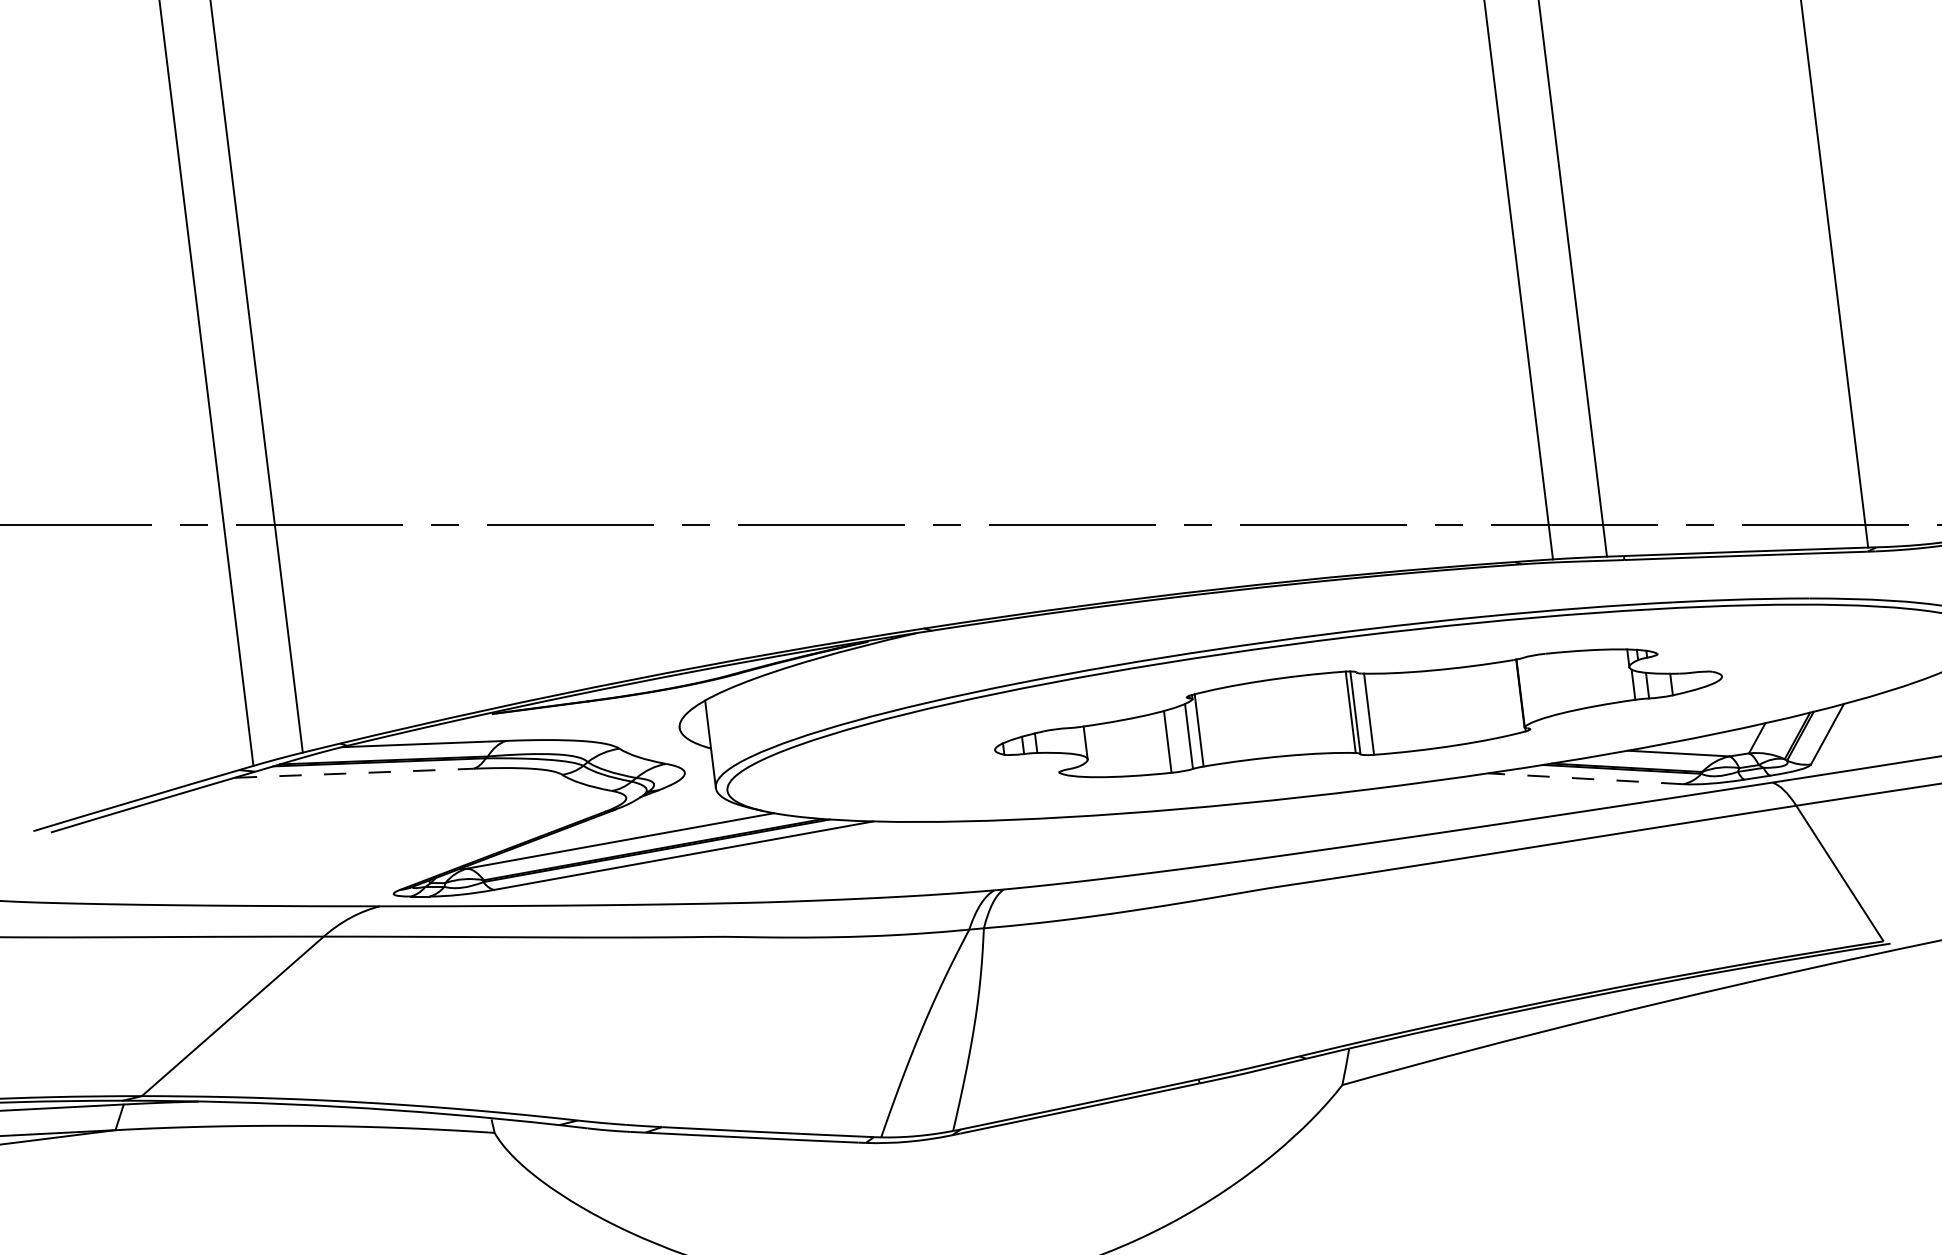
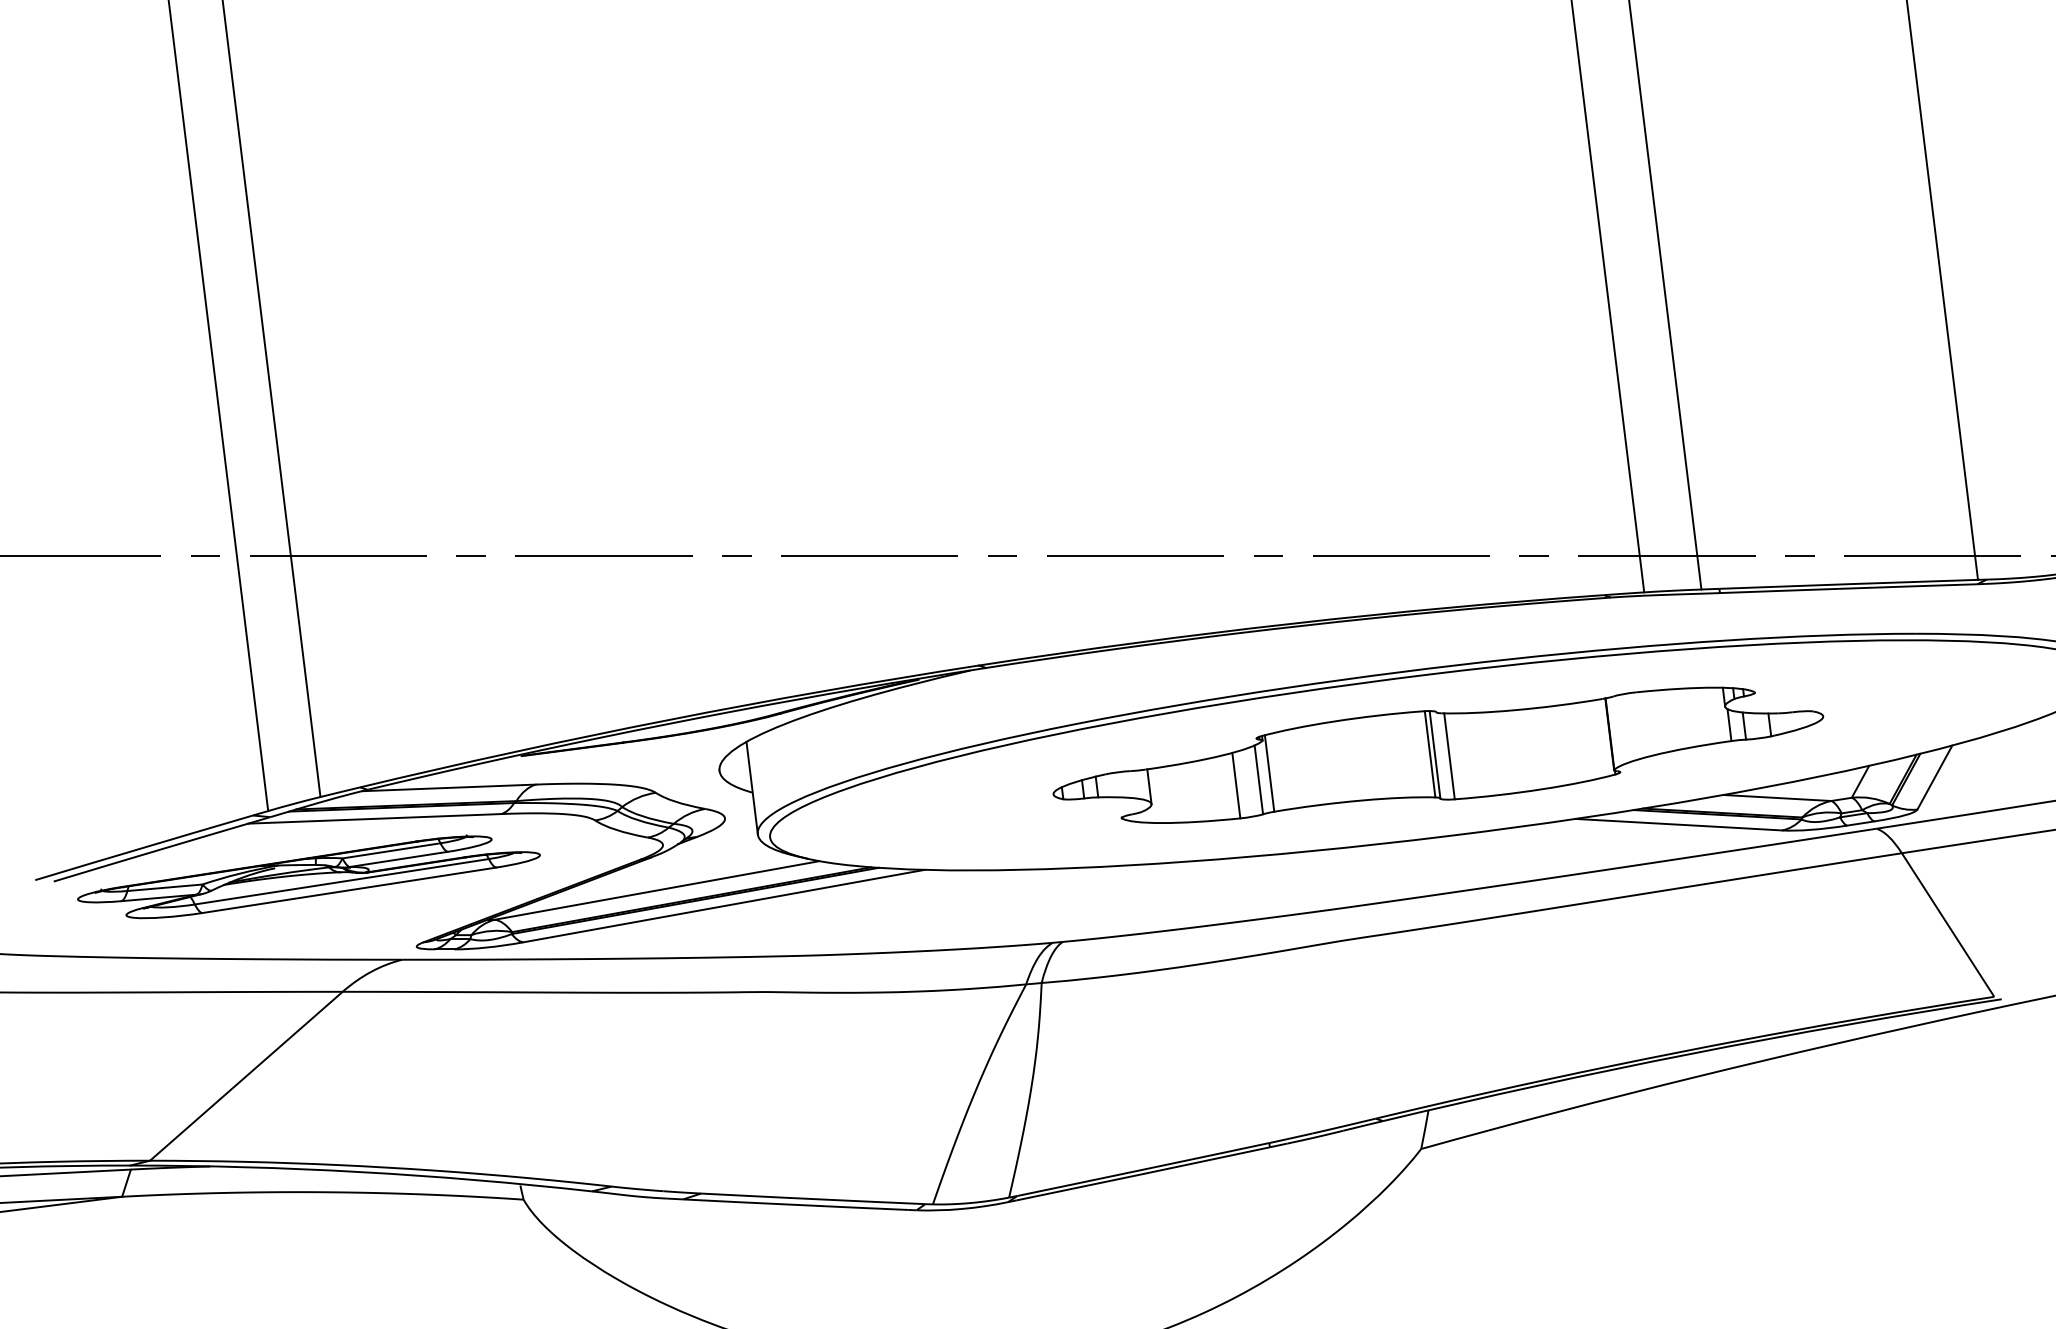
line: (354, 772) -> (375, 818), dashed -> solid
line: (1585, 778) -> (1678, 824), dashed -> solid
part: (291, 827) -> (308, 876), added

